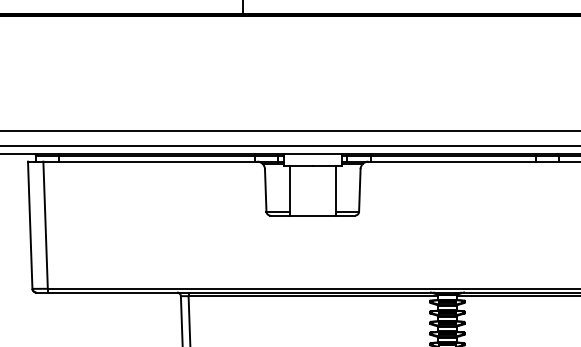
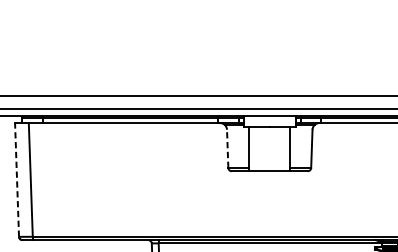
line: (265, 189) -> (227, 147), solid -> dashed
line: (30, 225) -> (17, 180), solid -> dashed

